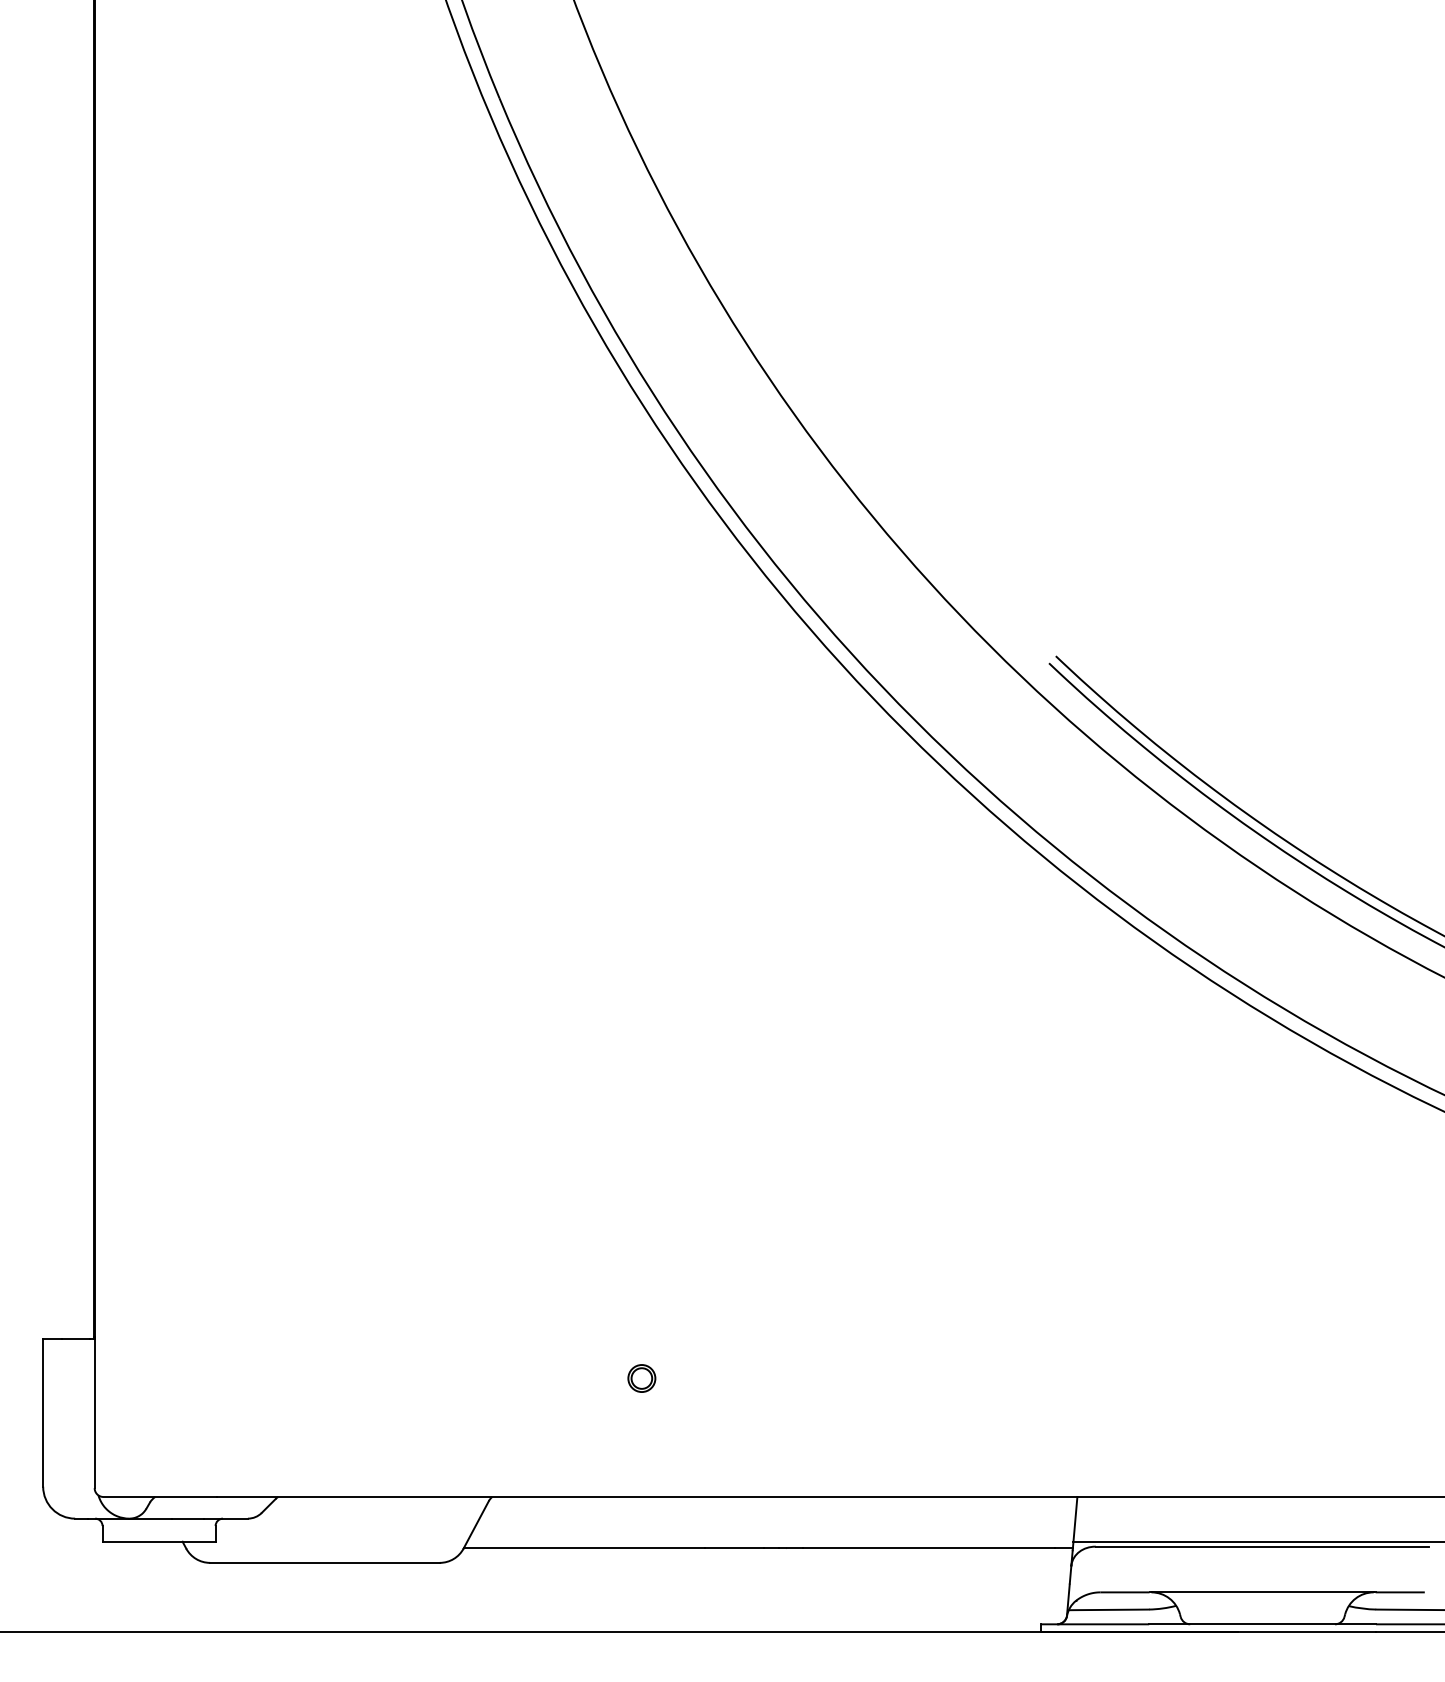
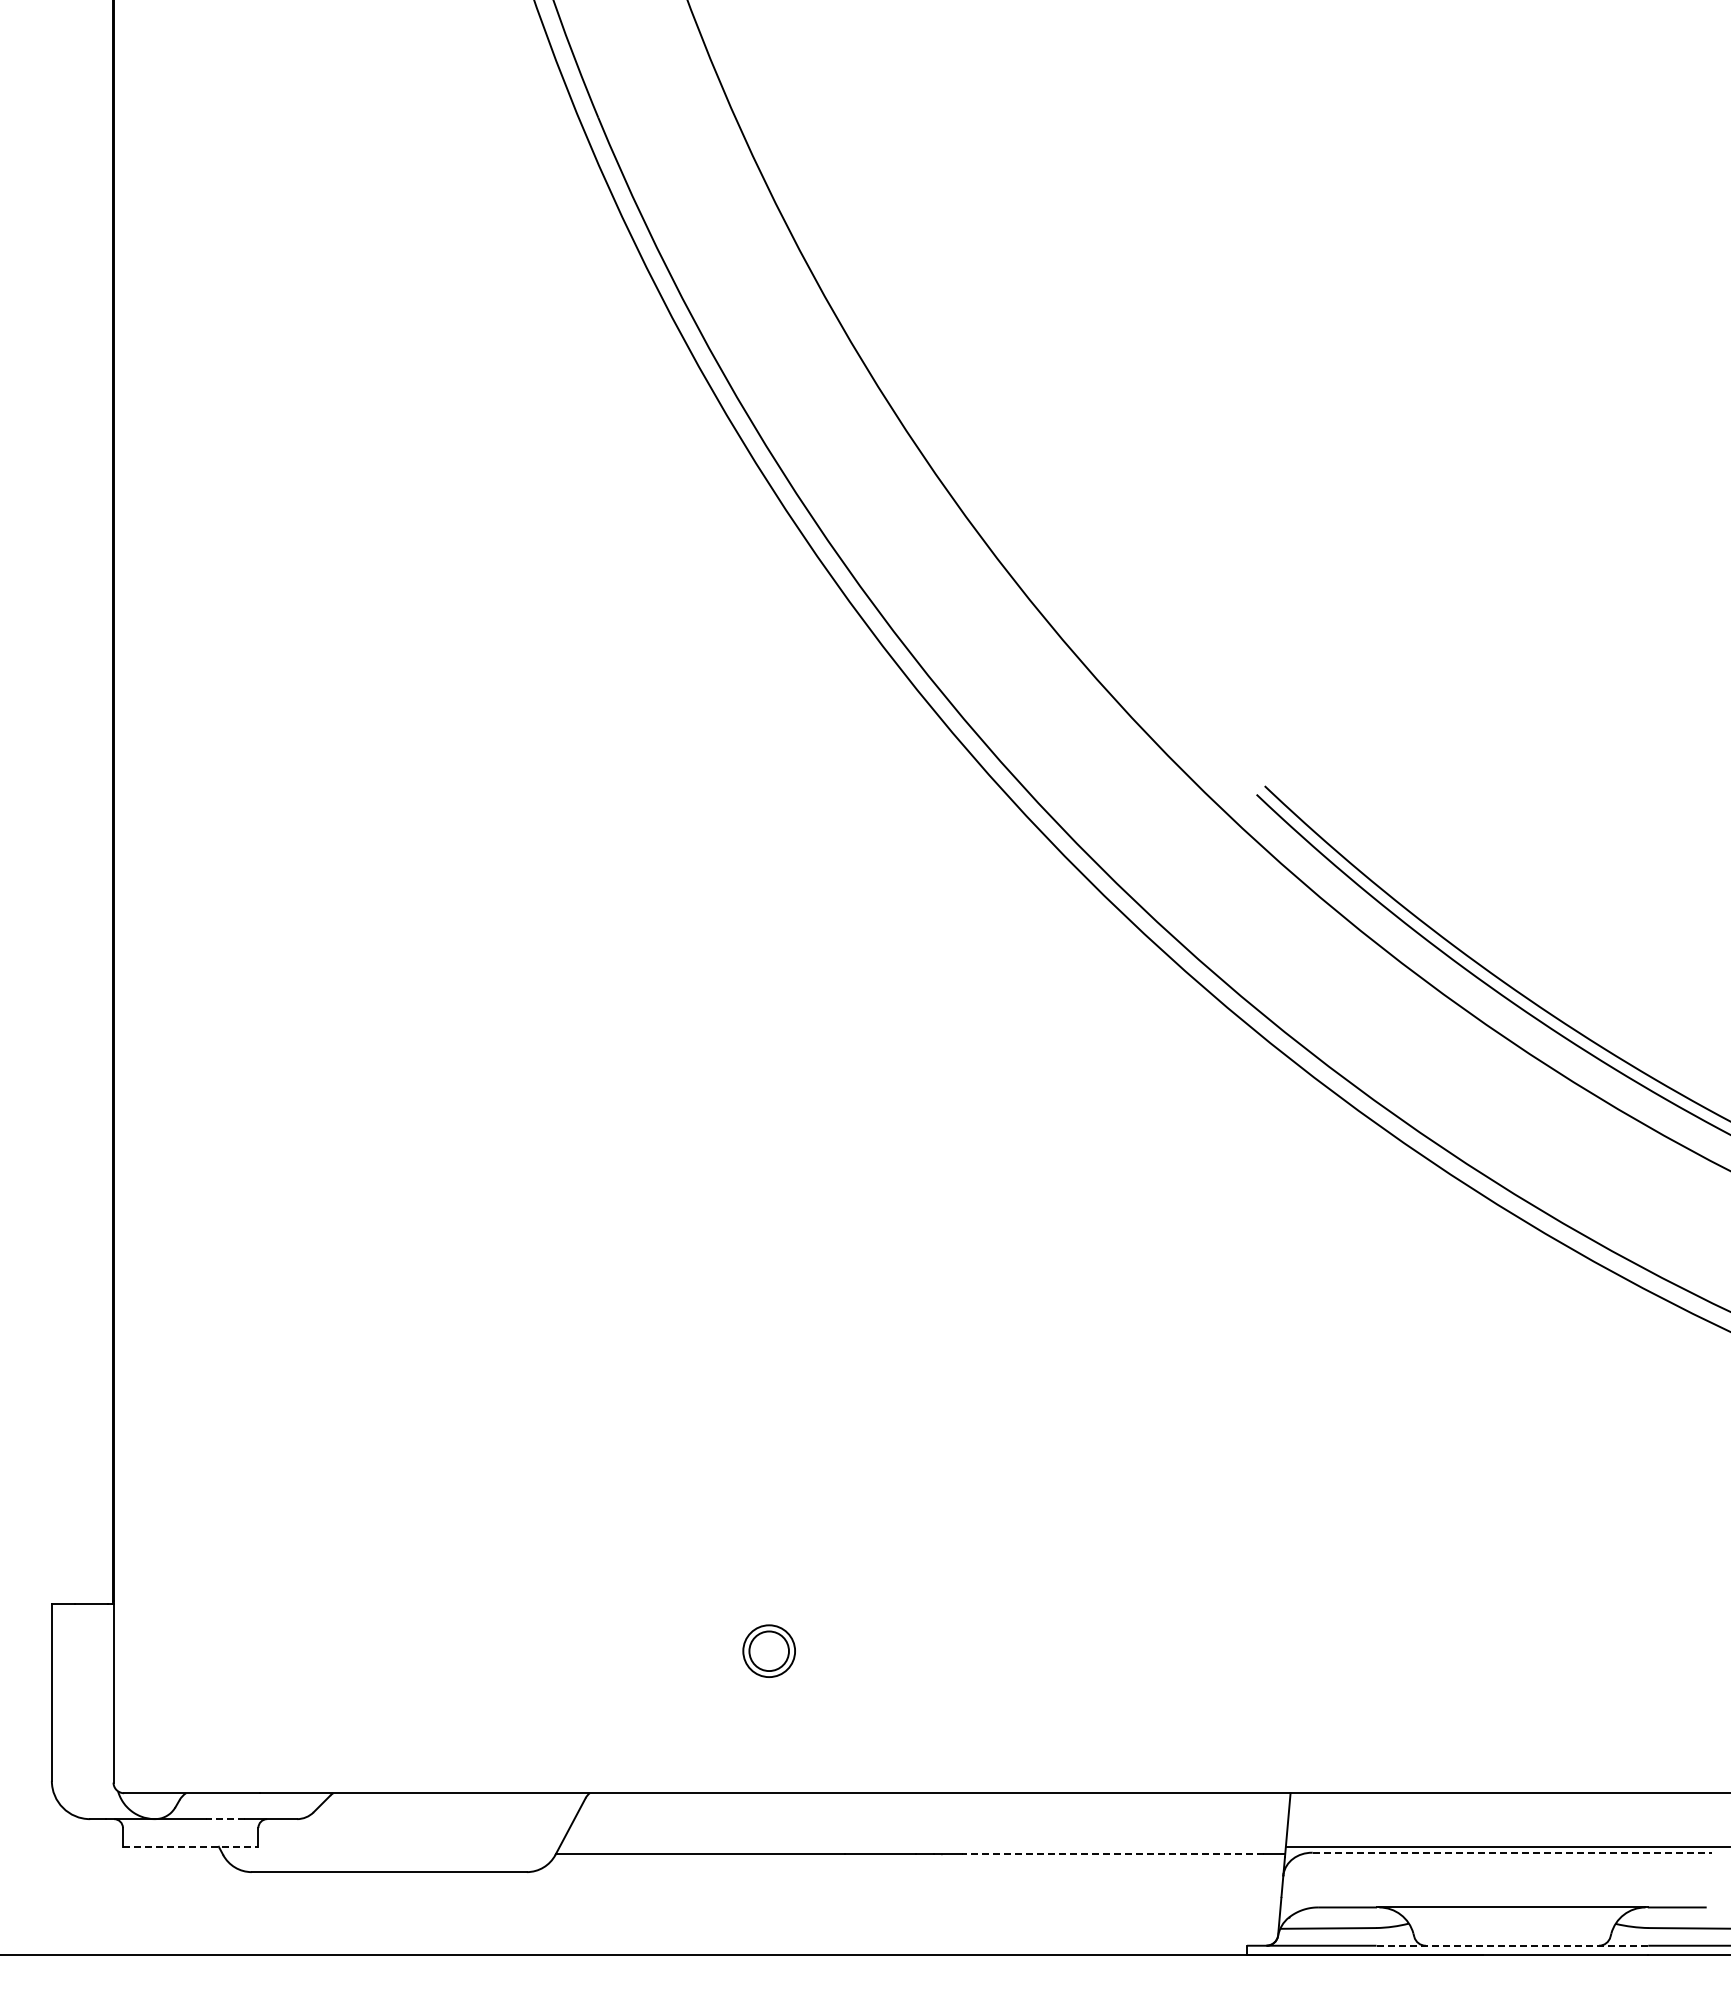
part: (641, 1378) -> (768, 1651), size x1.6
line: (188, 1518) -> (225, 1819), solid -> dashed
line: (158, 1541) -> (190, 1846), solid -> dashed
line: (1262, 1546) -> (1512, 1852), solid -> dashed
line: (928, 1548) -> (1112, 1854), solid -> dashed
line: (1262, 1624) -> (1512, 1945), solid -> dashed

